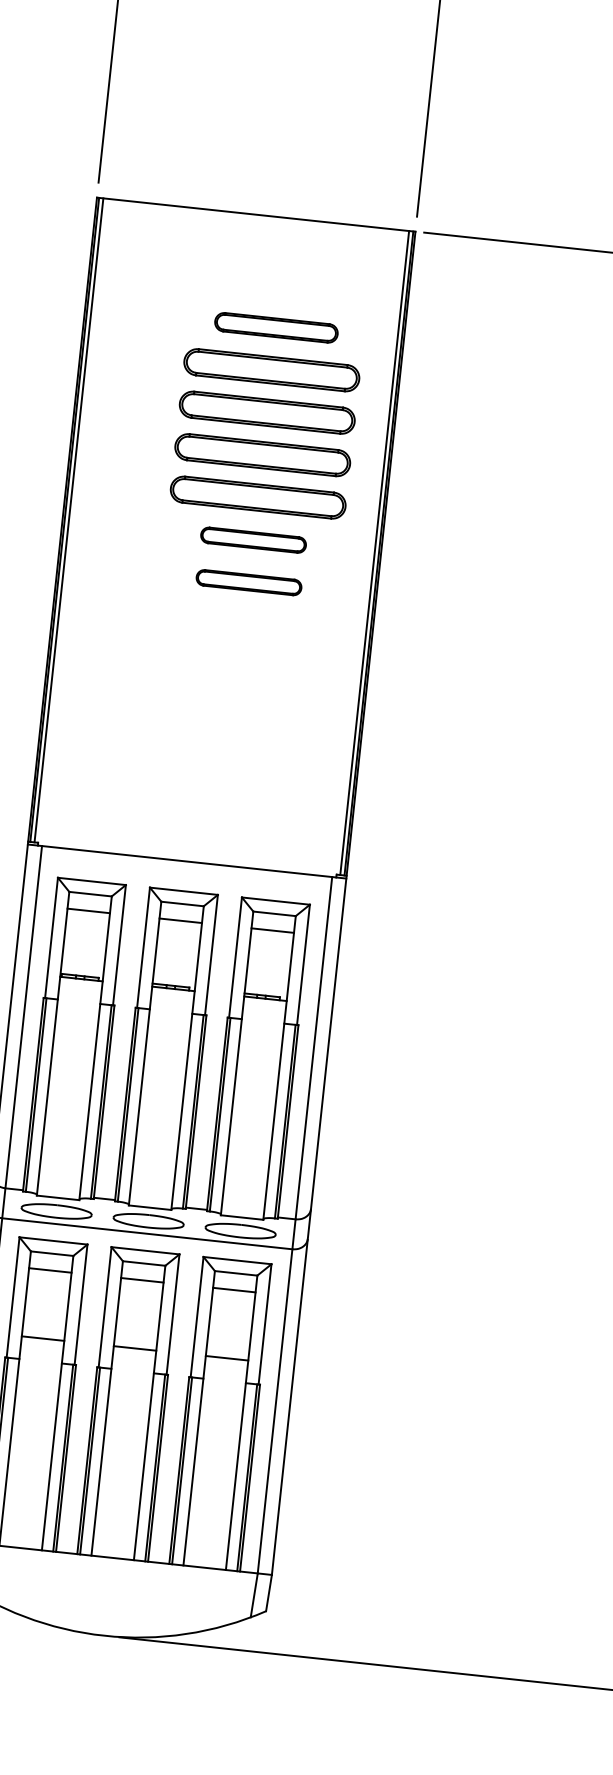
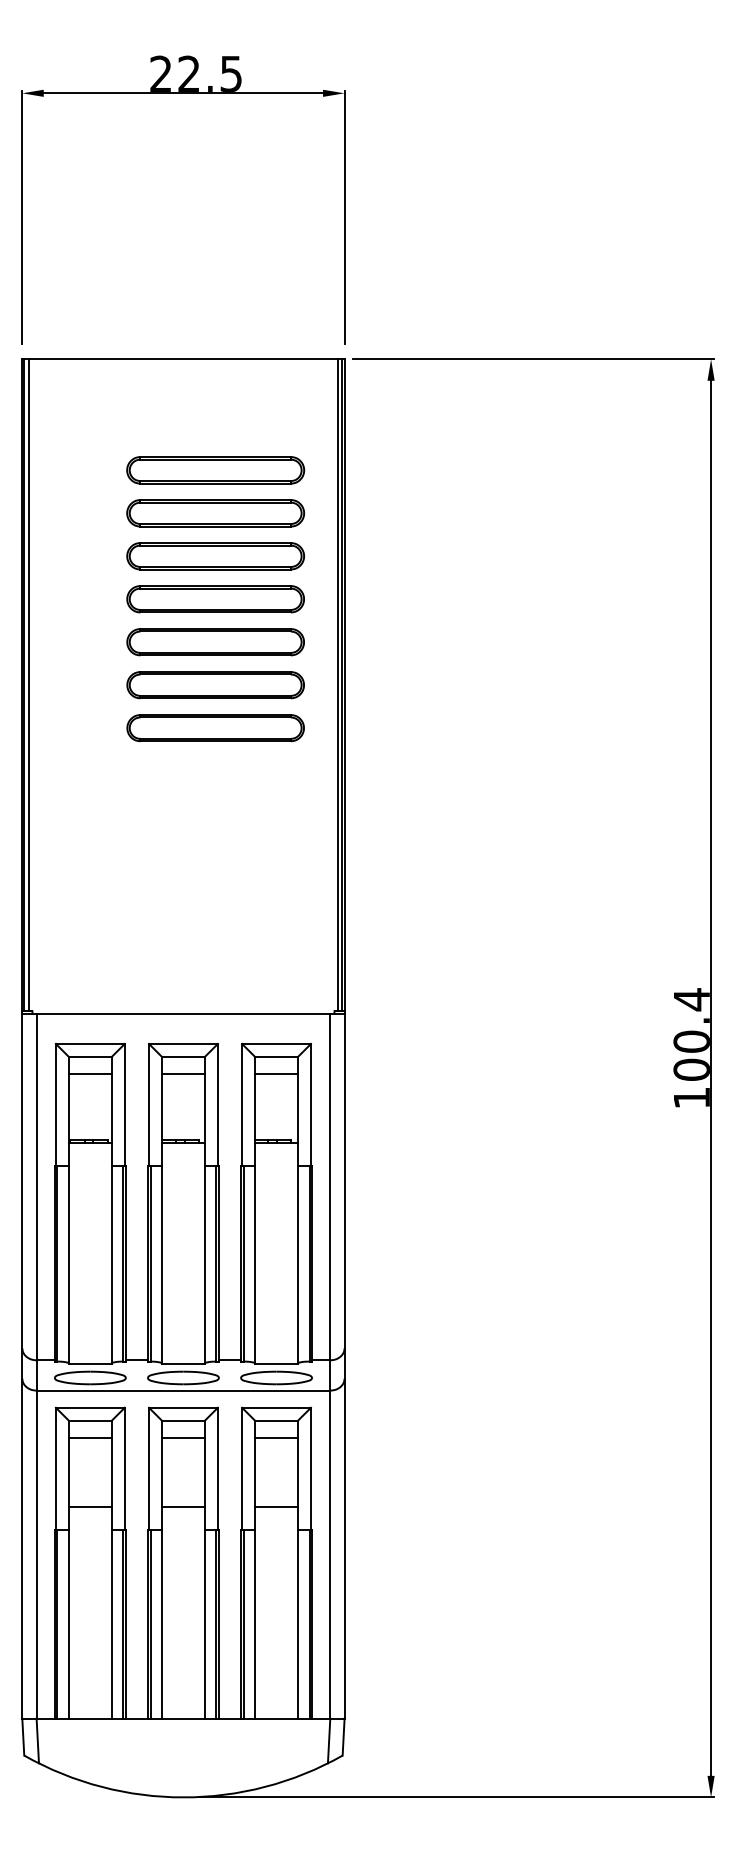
part: (276, 327) -> (215, 470), size x1.43
part: (253, 540) -> (215, 685), size x1.67
part: (248, 582) -> (215, 728), size x1.67

